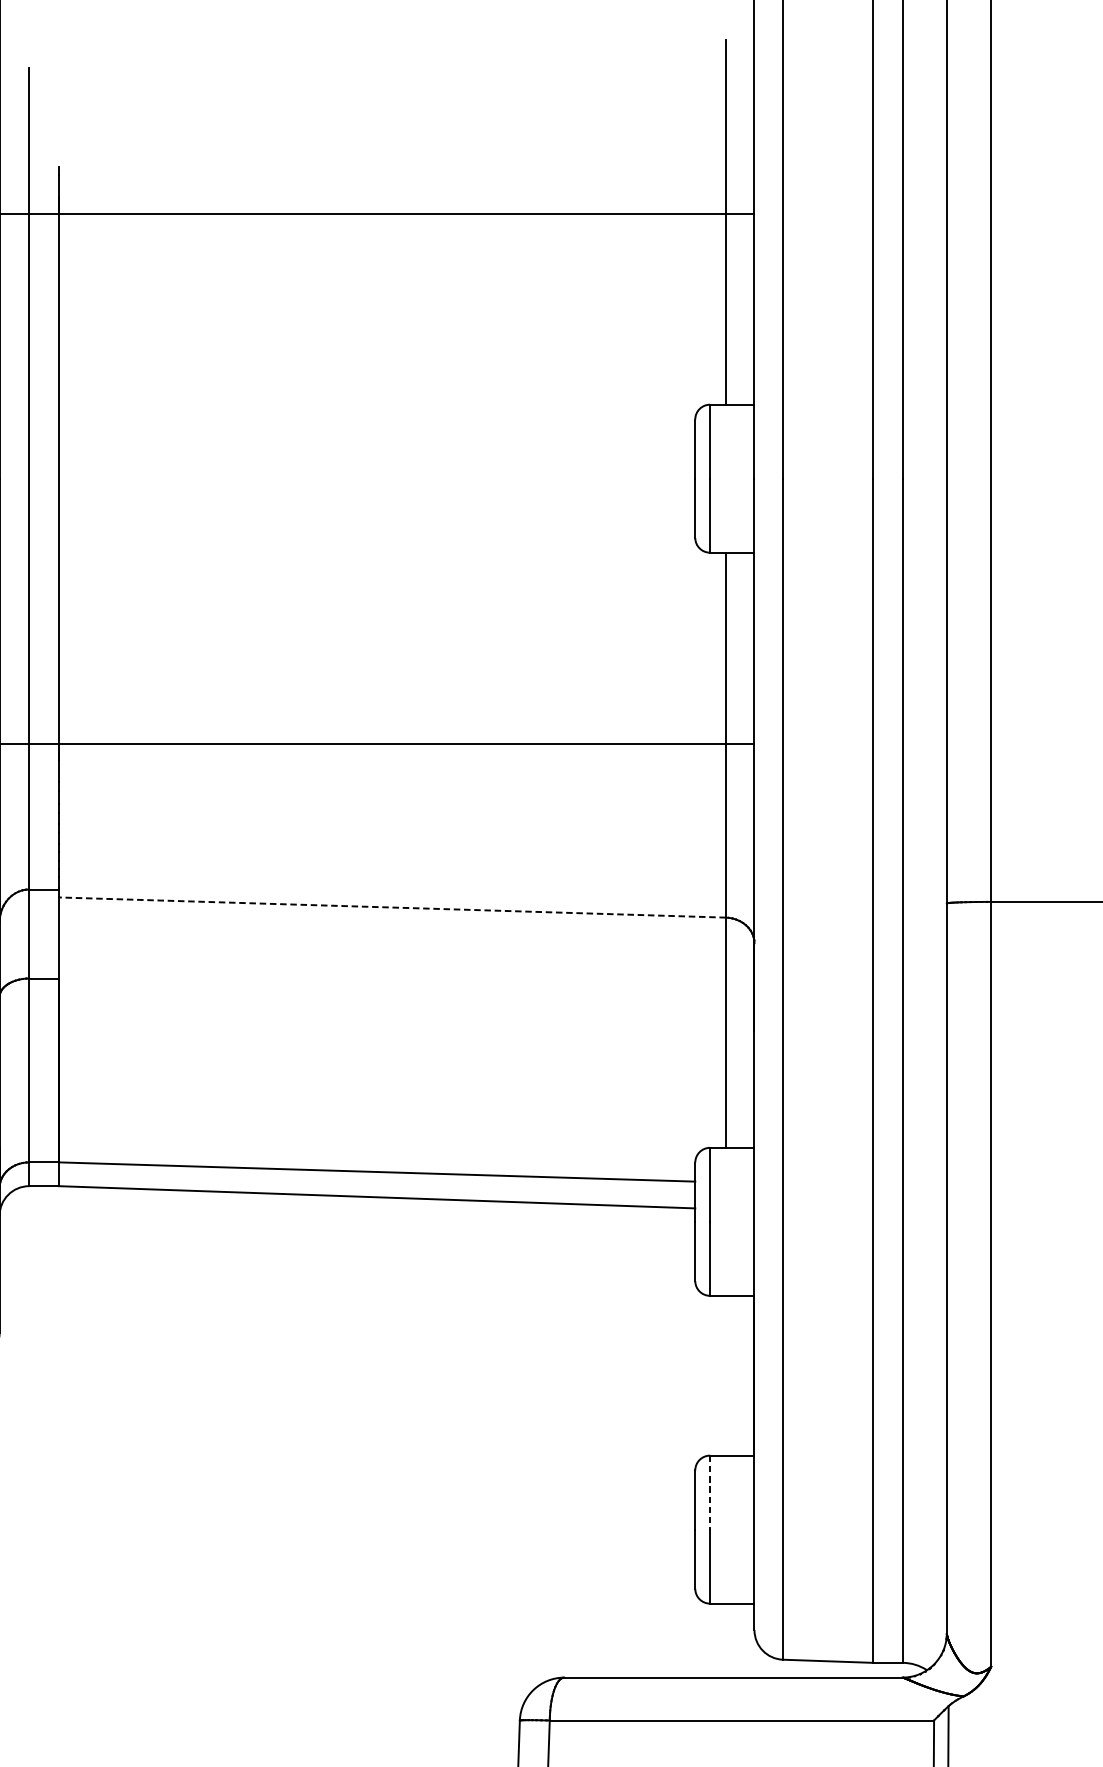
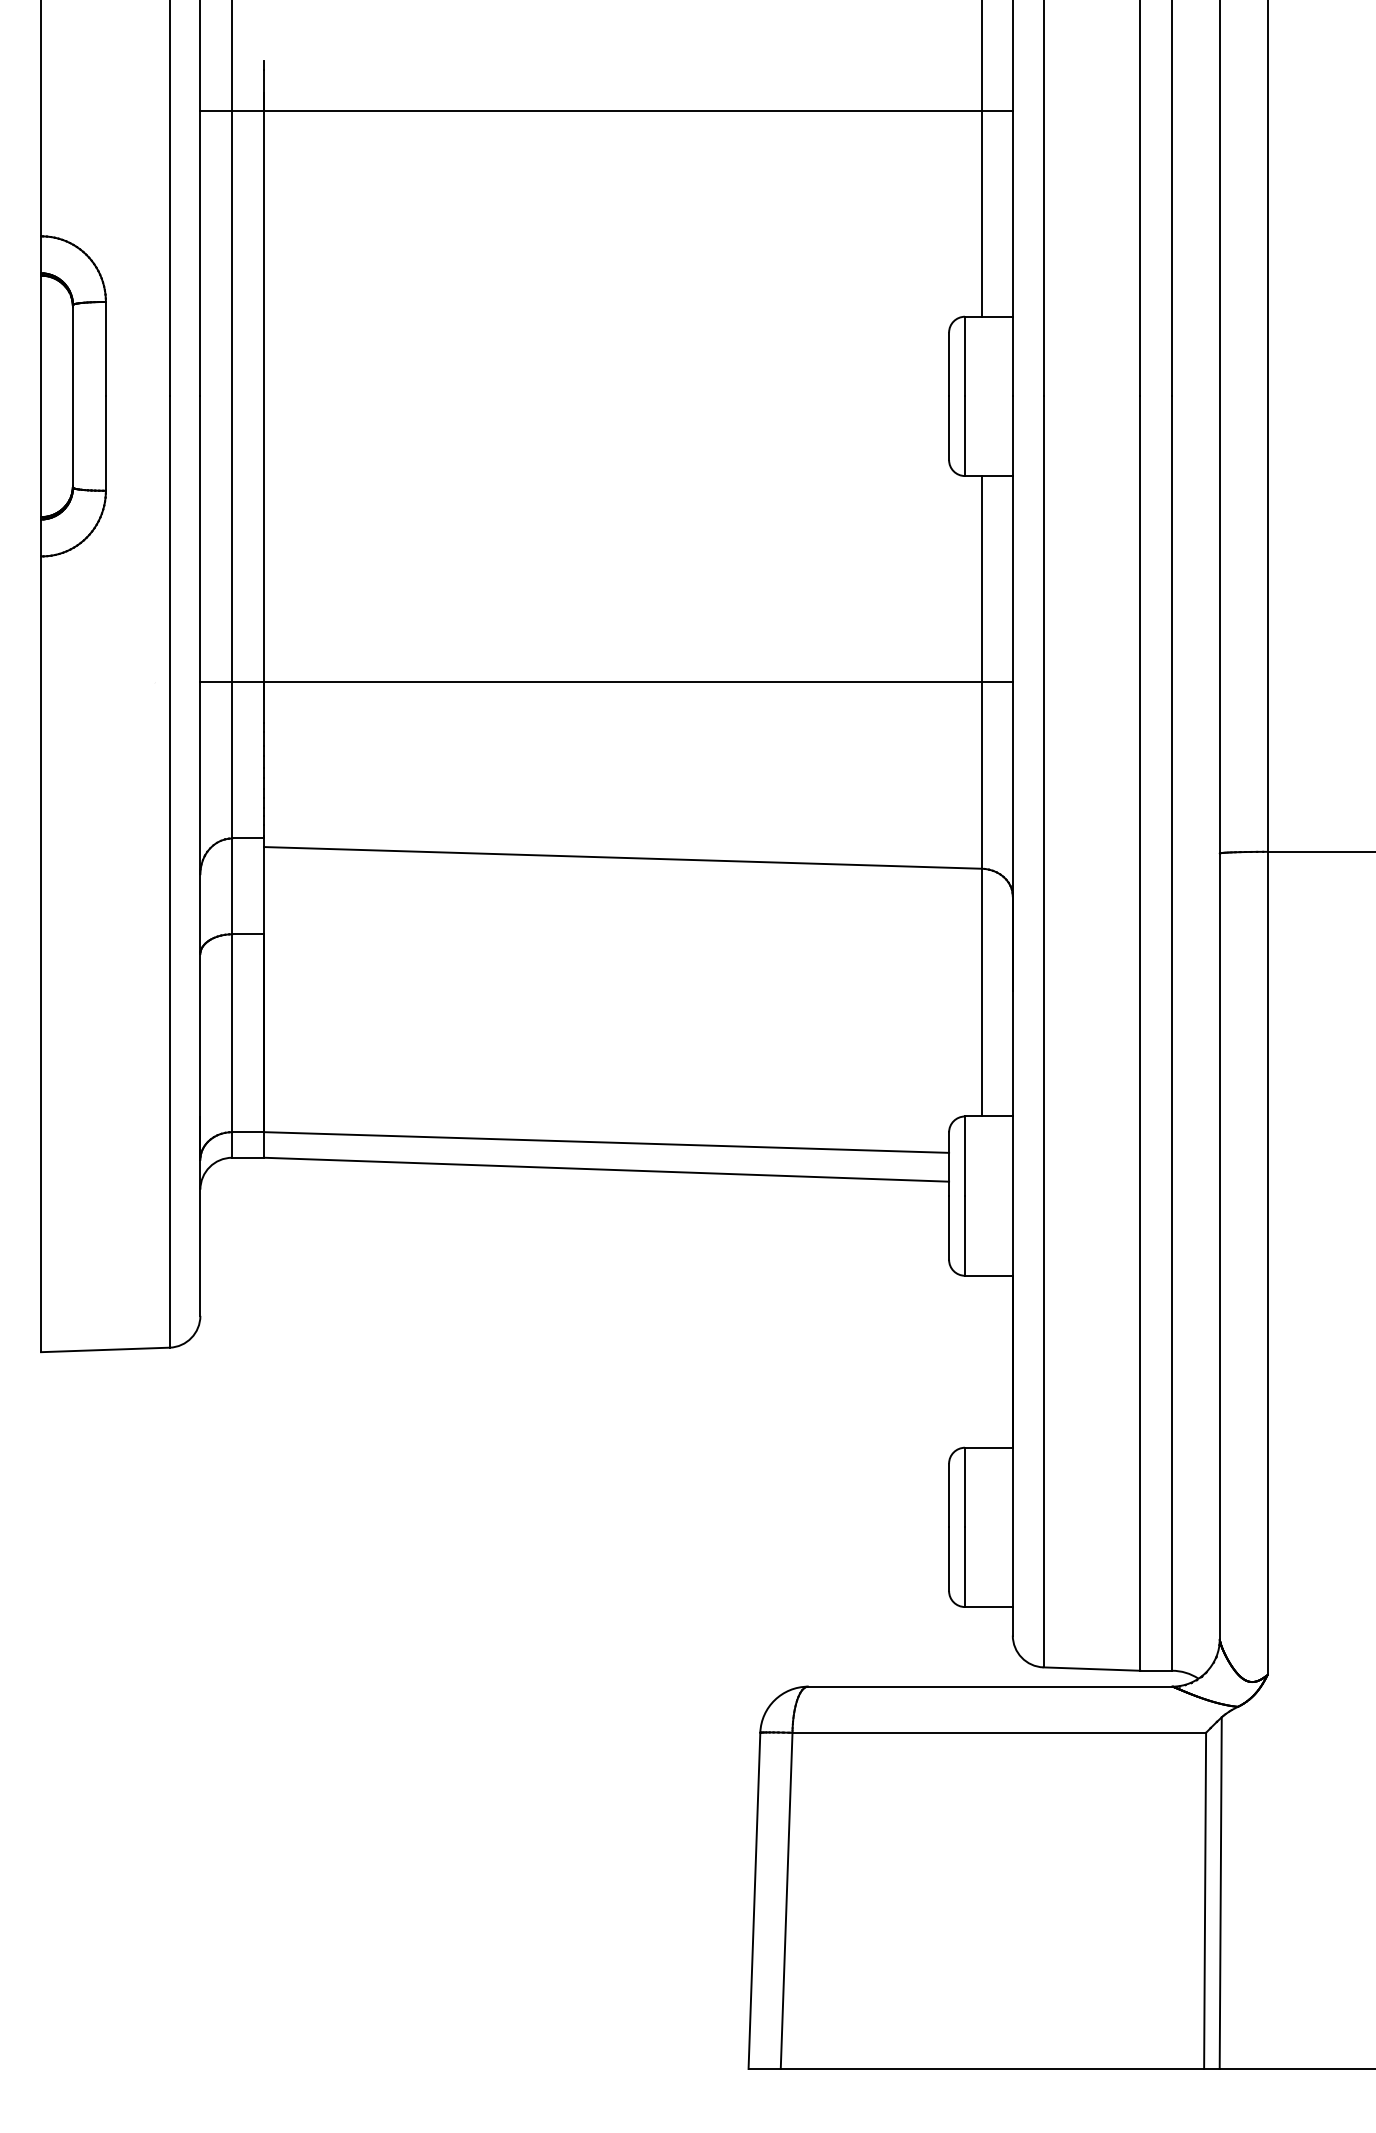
line: (391, 907) -> (622, 857), dashed -> solid
line: (710, 1492) -> (965, 1487), dashed -> solid

